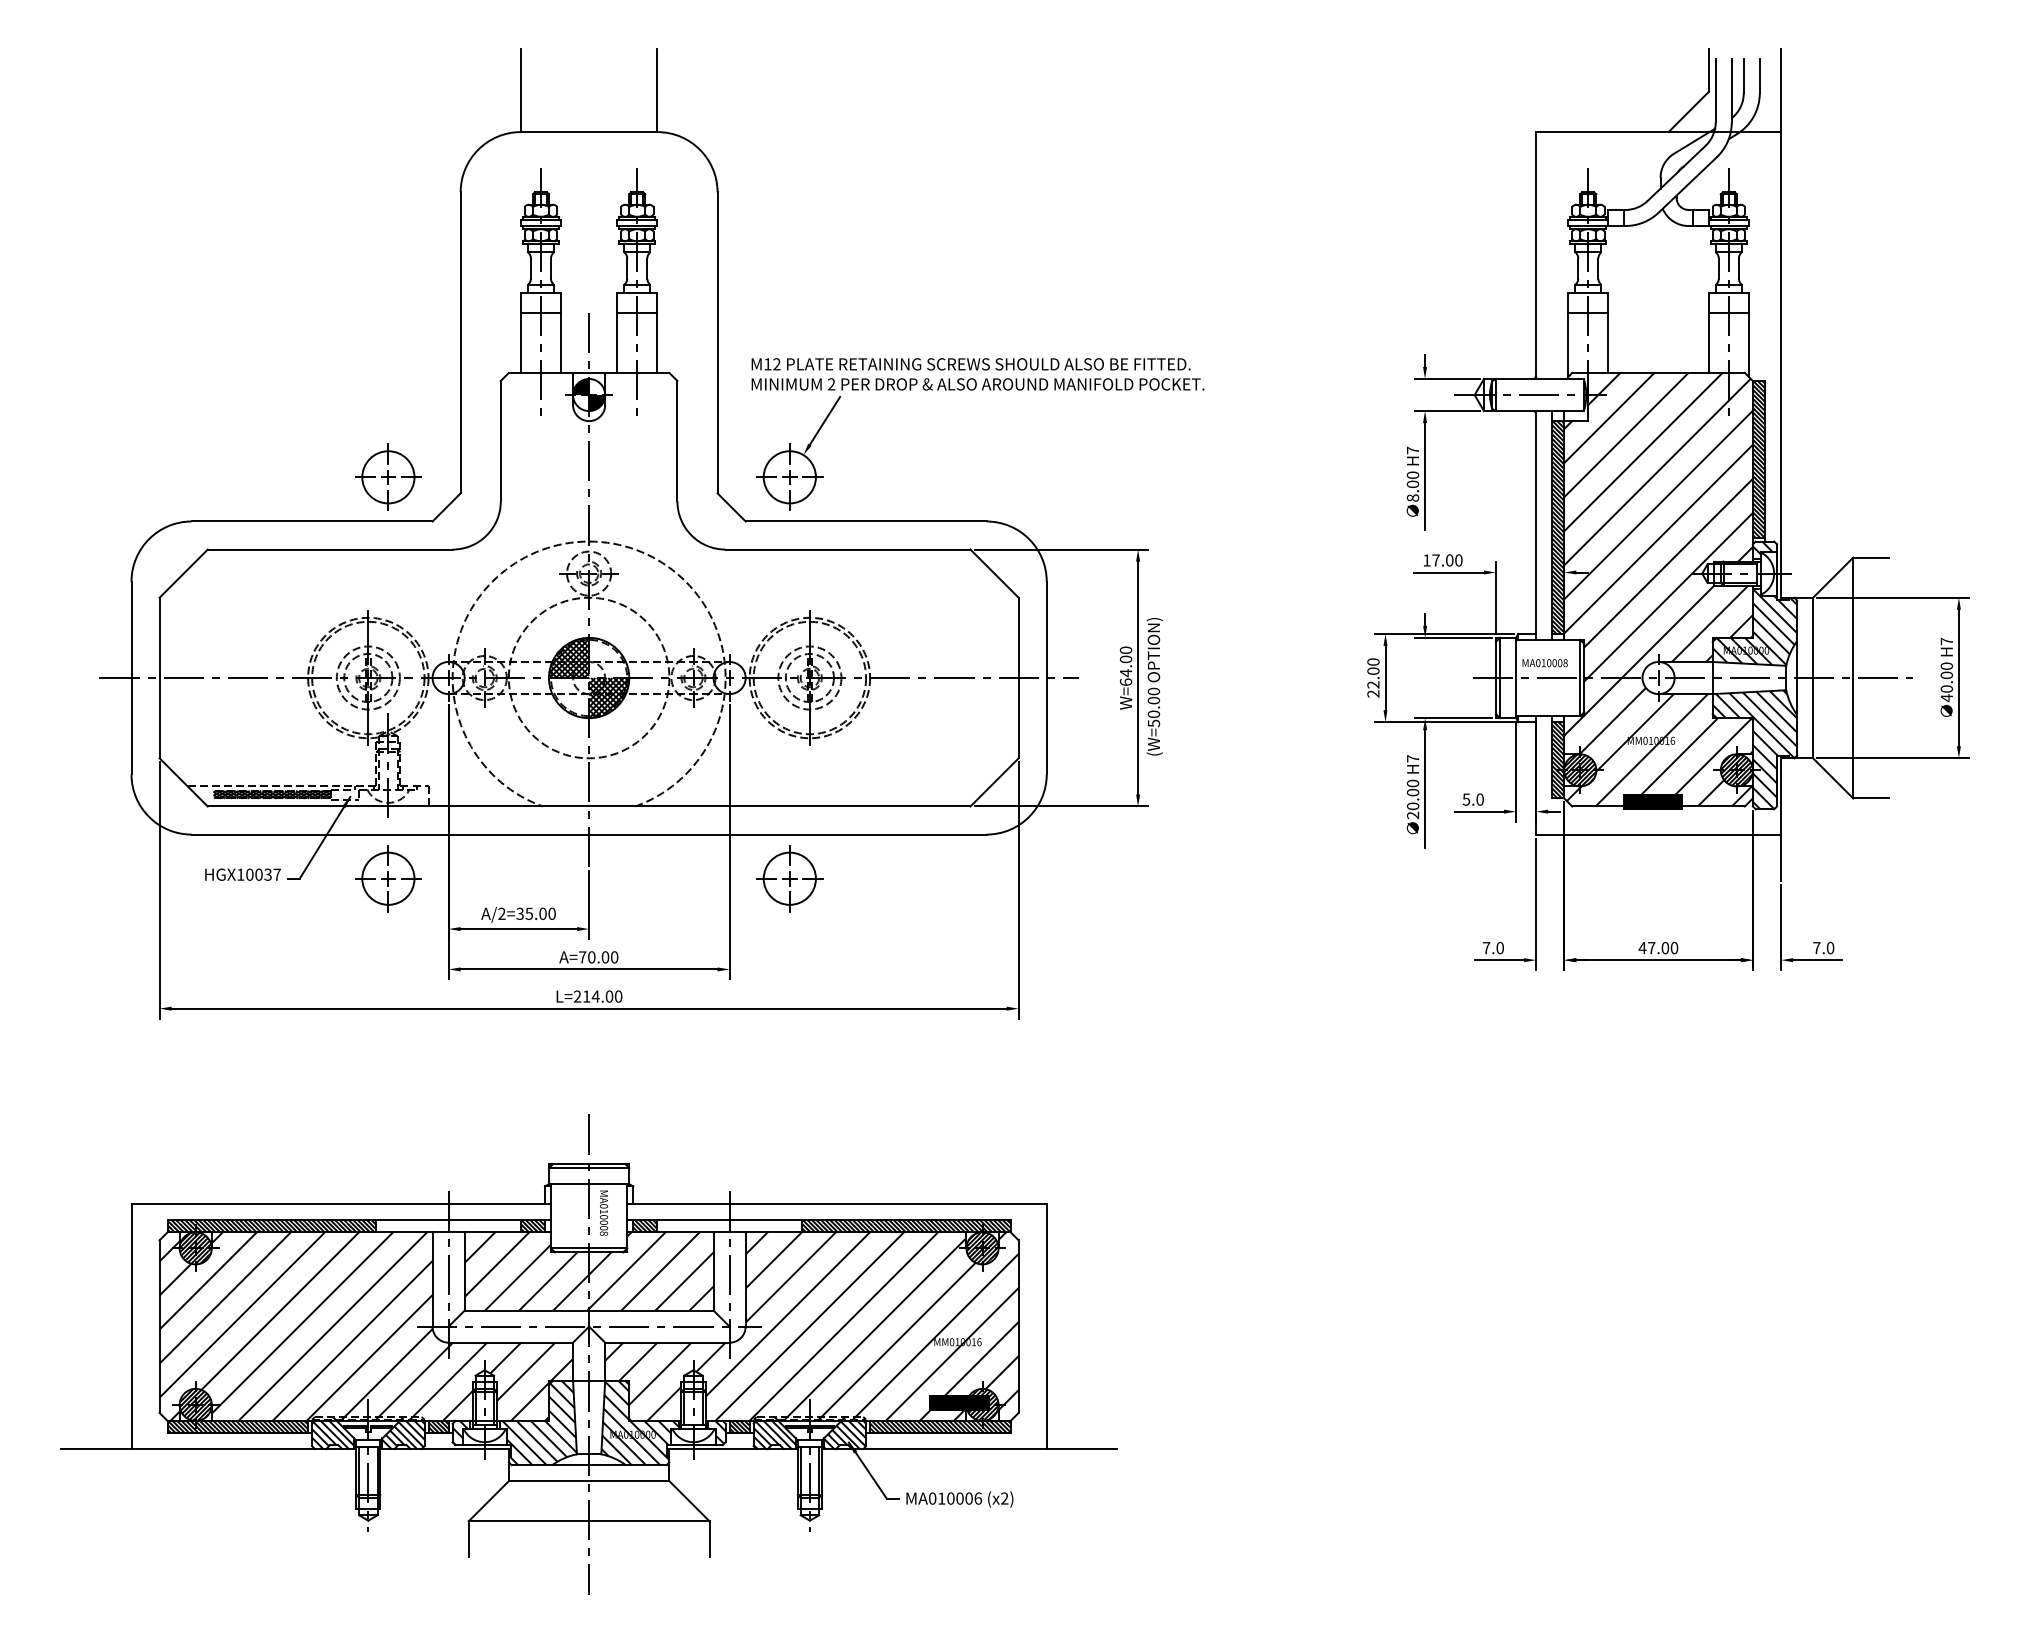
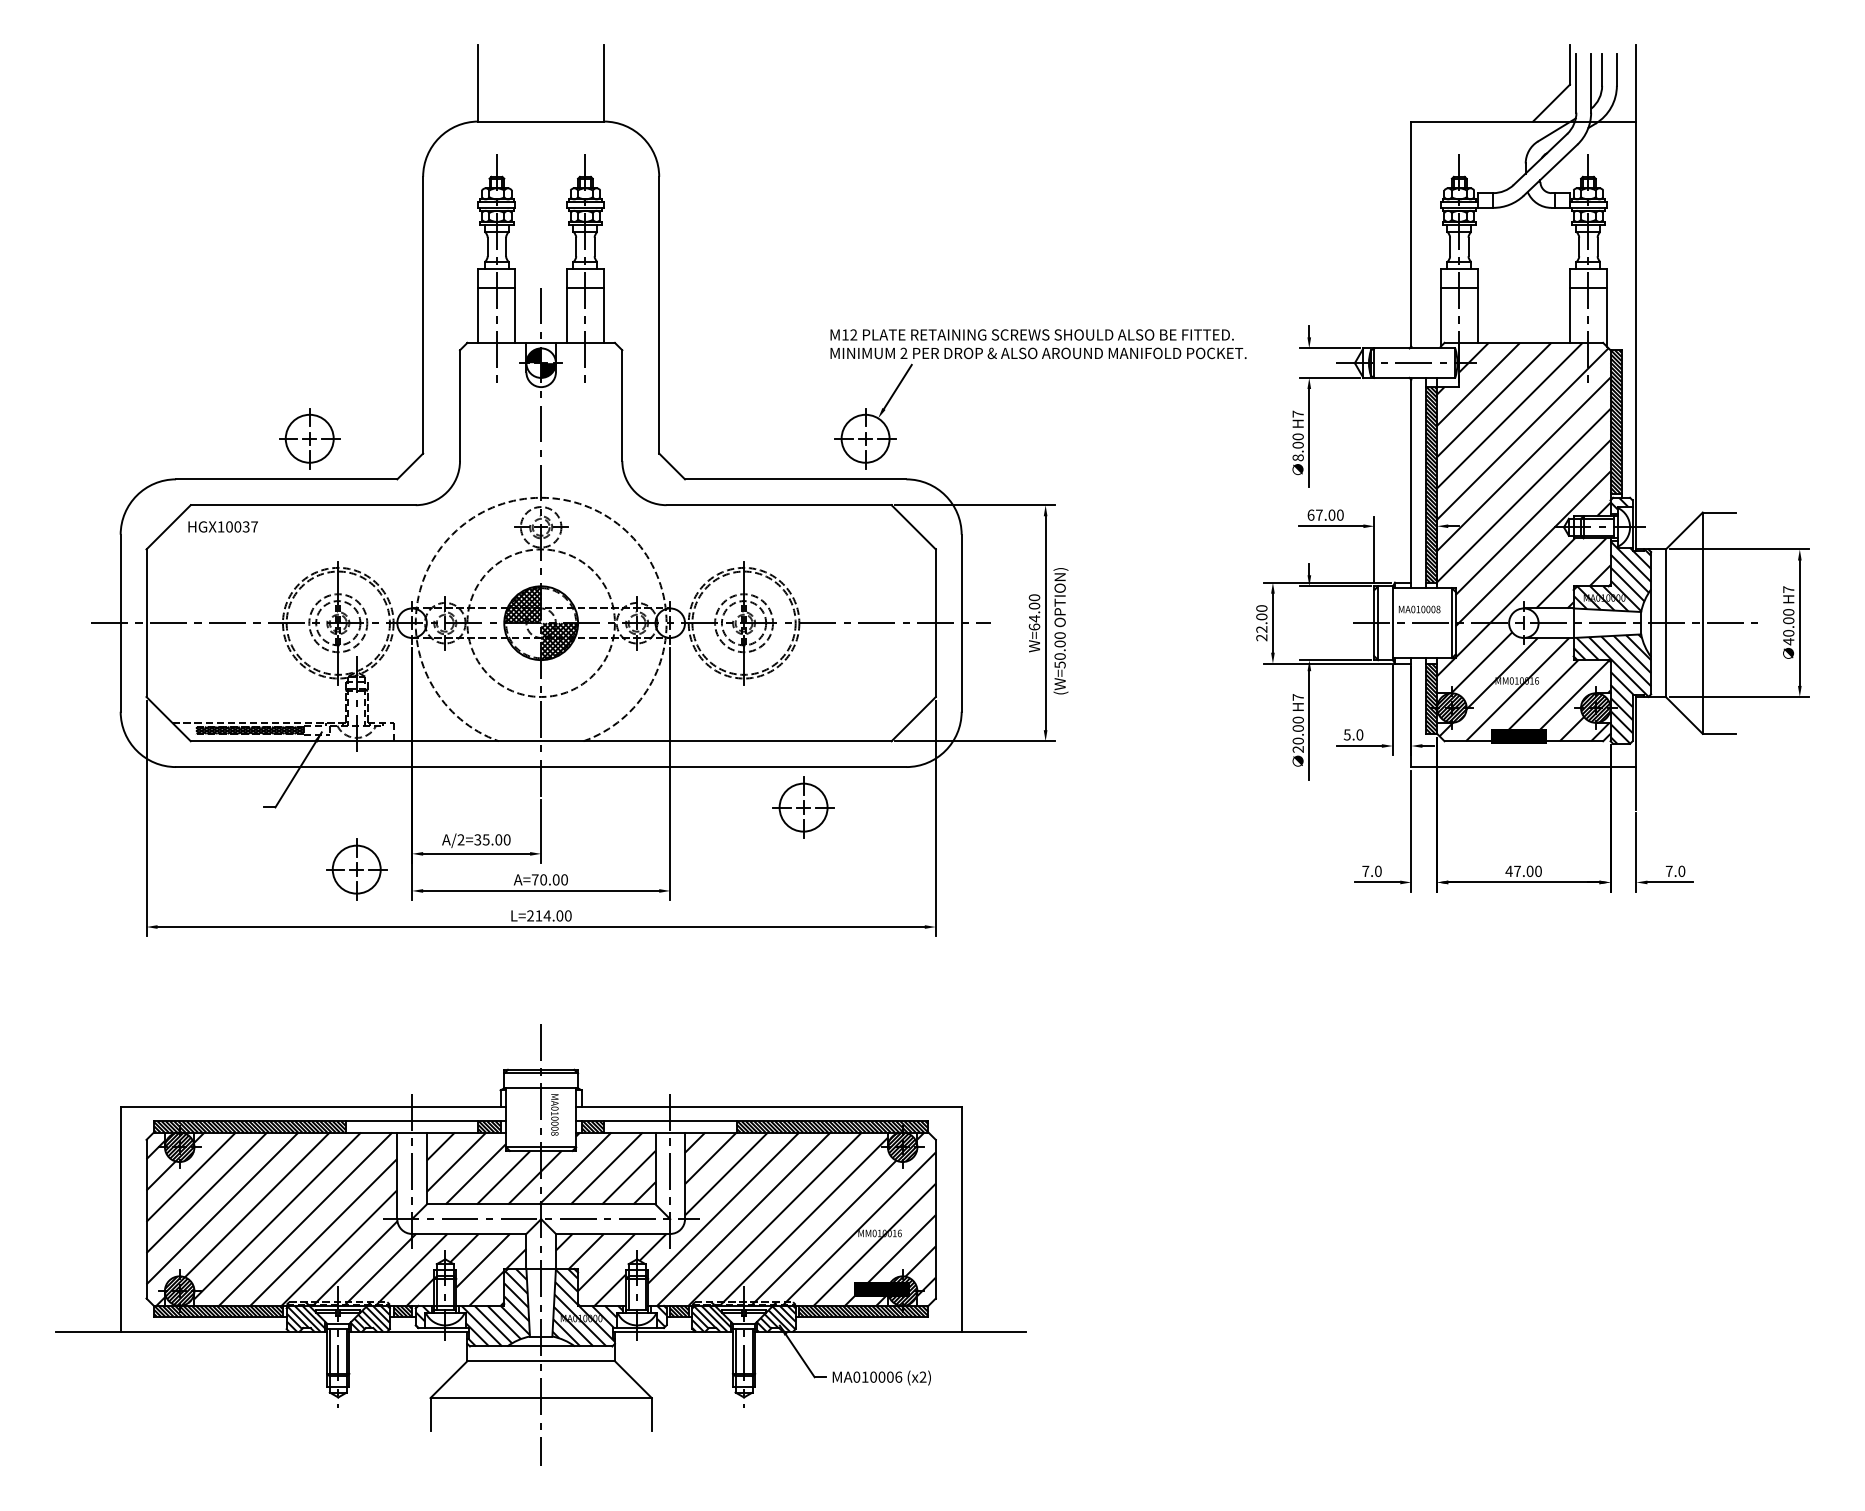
part: (971, 391) -> (1032, 359), moved
part: (388, 477) -> (309, 438), moved
text: (1426, 559) -> (1310, 514), 17.00 -> 67.00
text: (242, 874) -> (222, 526), moved
part: (388, 878) -> (356, 869), moved
part: (789, 878) -> (803, 807), moved

